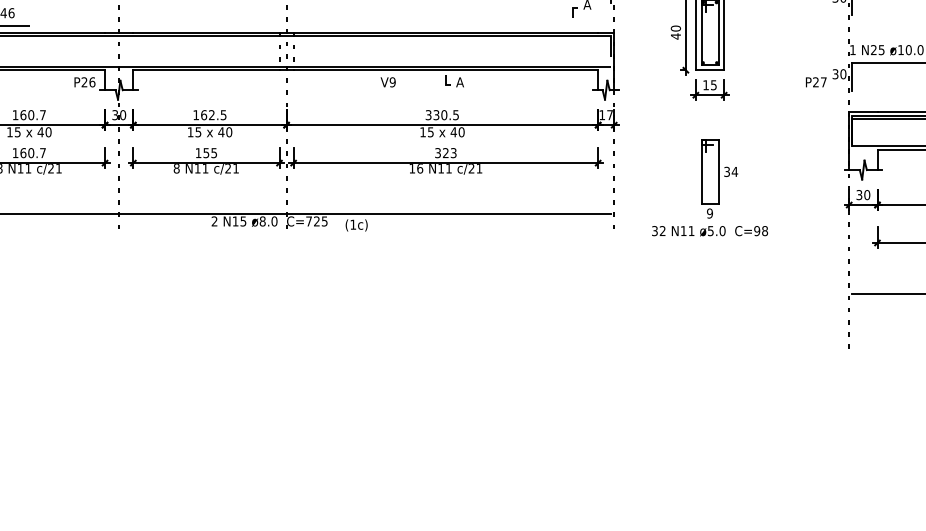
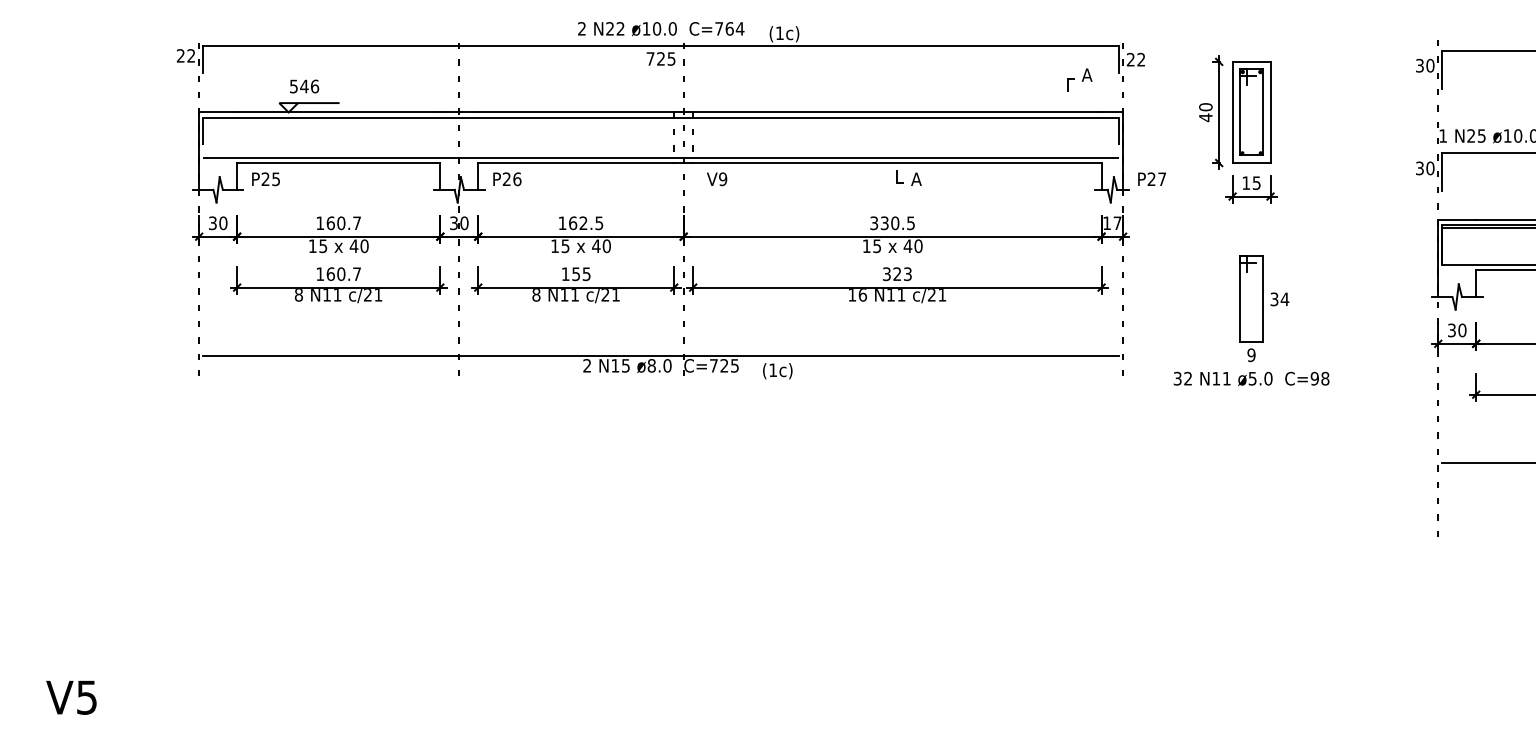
text: (815, 81) -> (1151, 178), moved
text: (85, 82) -> (507, 179), moved
text: (388, 82) -> (717, 179), moved

